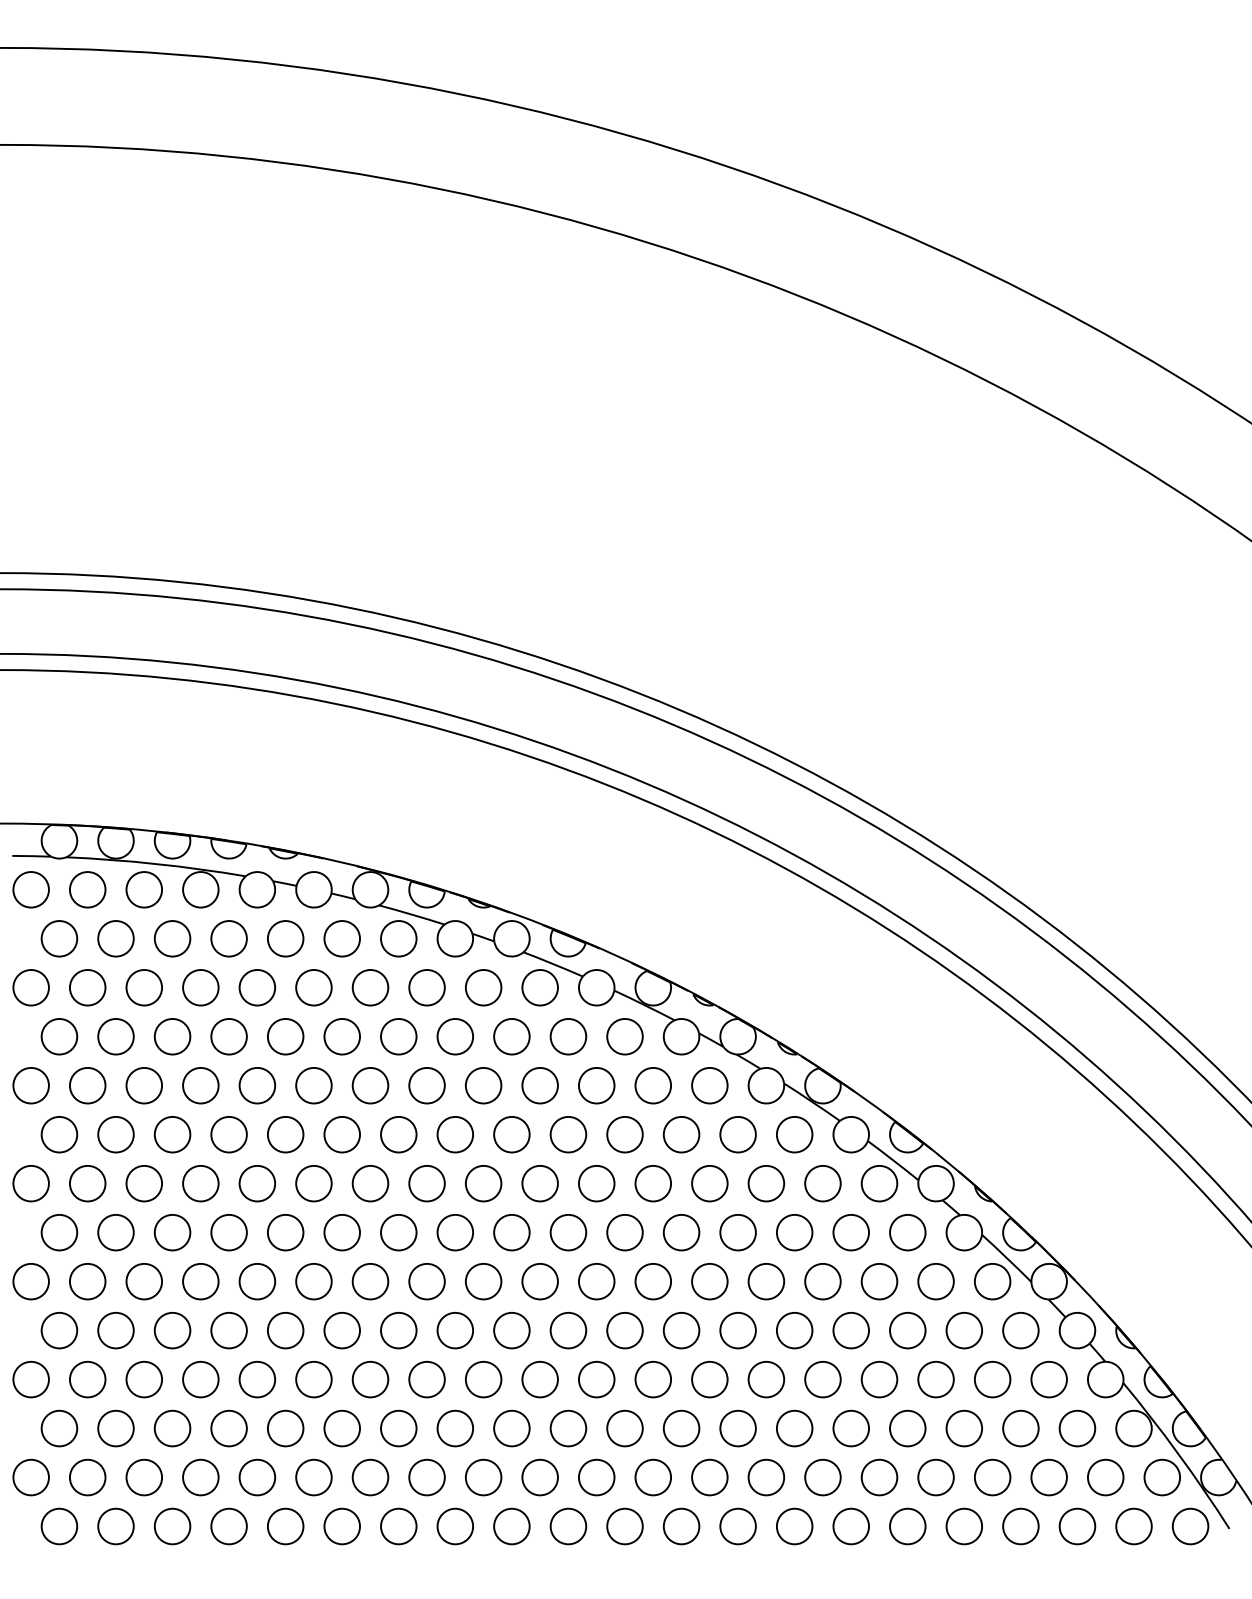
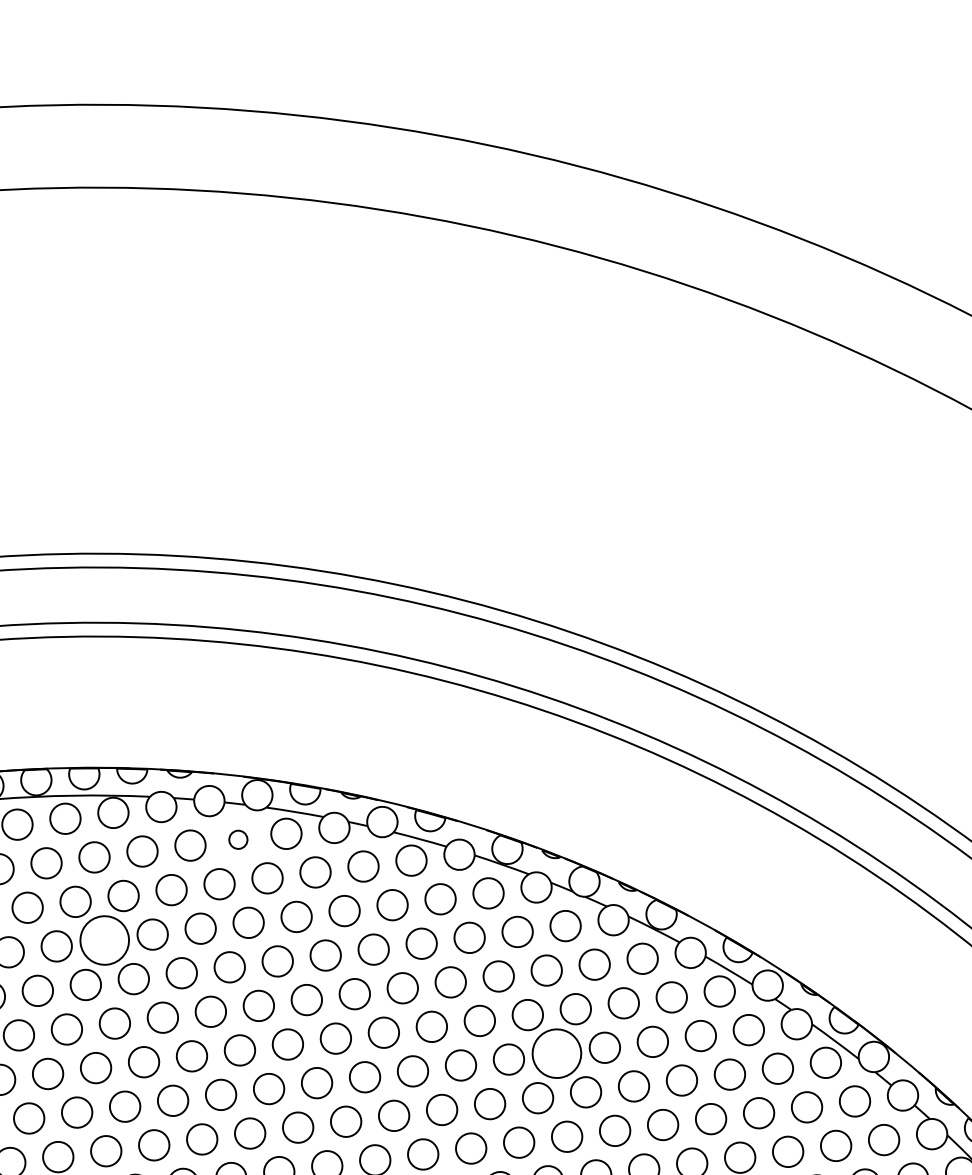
circle: (341, 938) -> (237, 839), size x0.6
circle: (172, 1036) -> (104, 940), size x1.6
circle: (681, 1232) -> (556, 1053), size x1.6

